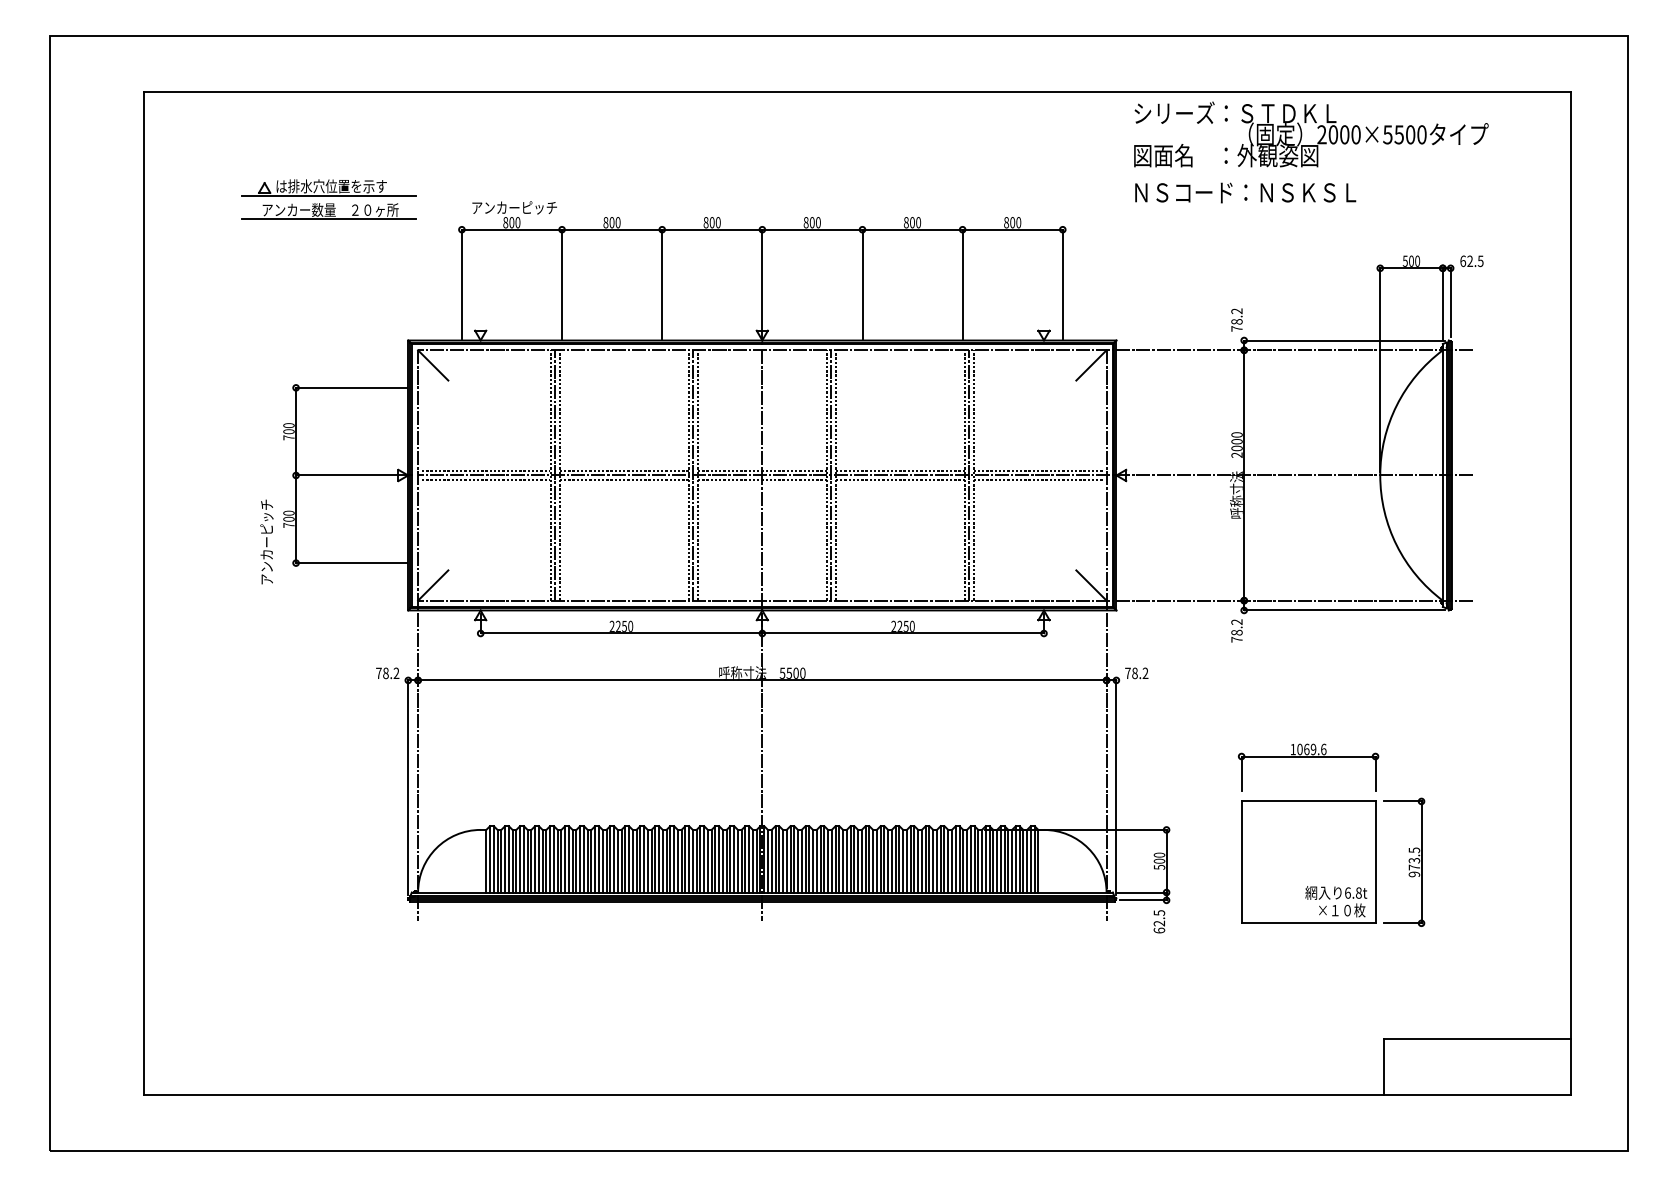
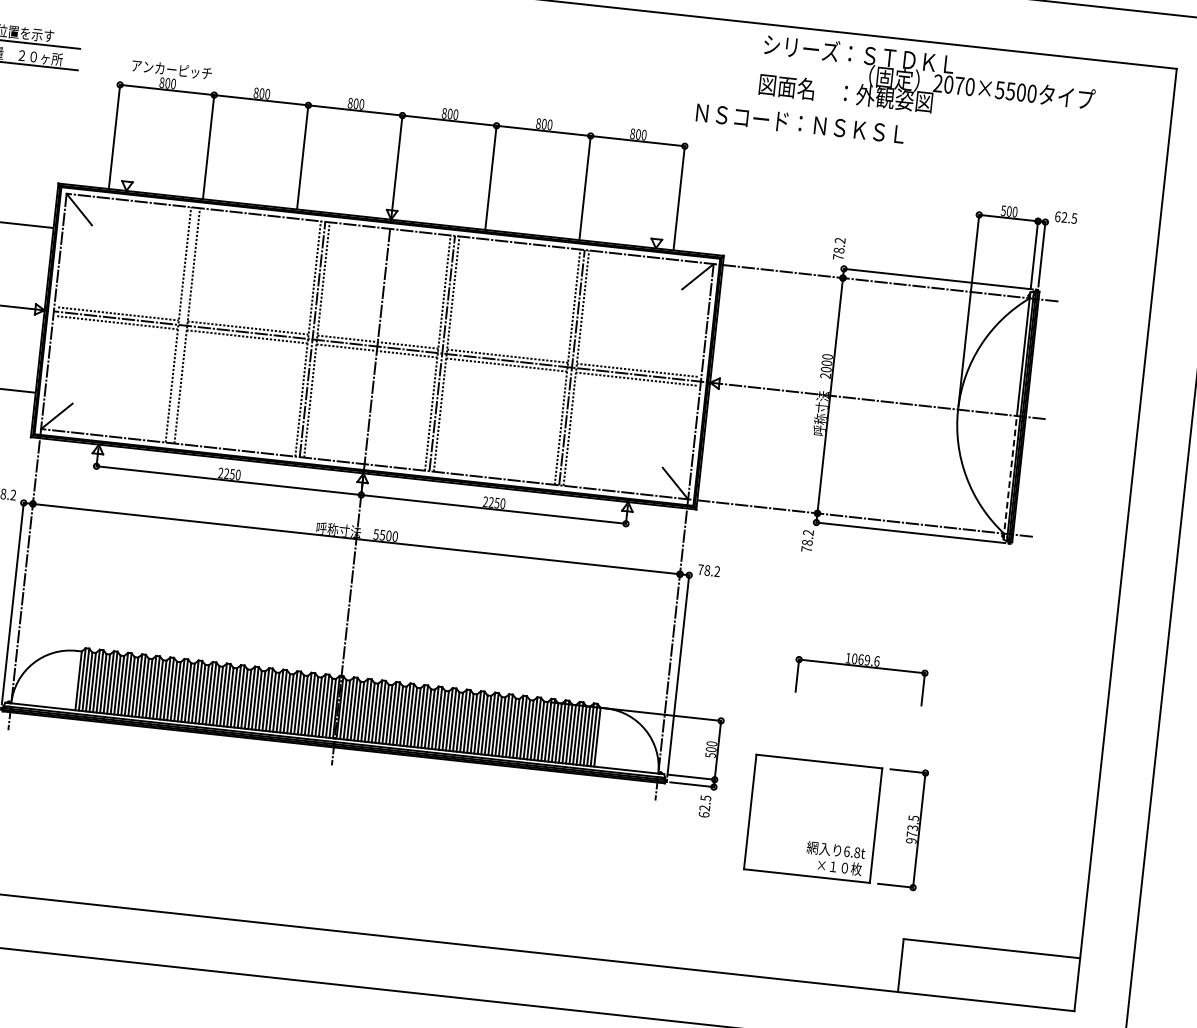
text: (1344, 134) -> (959, 85), 2000×5500 -> 2070×5500
text: (1245, 192) -> (800, 123), moved
line: (555, 475) -> (183, 325), removed
line: (1442, 541) -> (1009, 478), solid -> dashed
part: (1333, 861) -> (836, 820), moved

